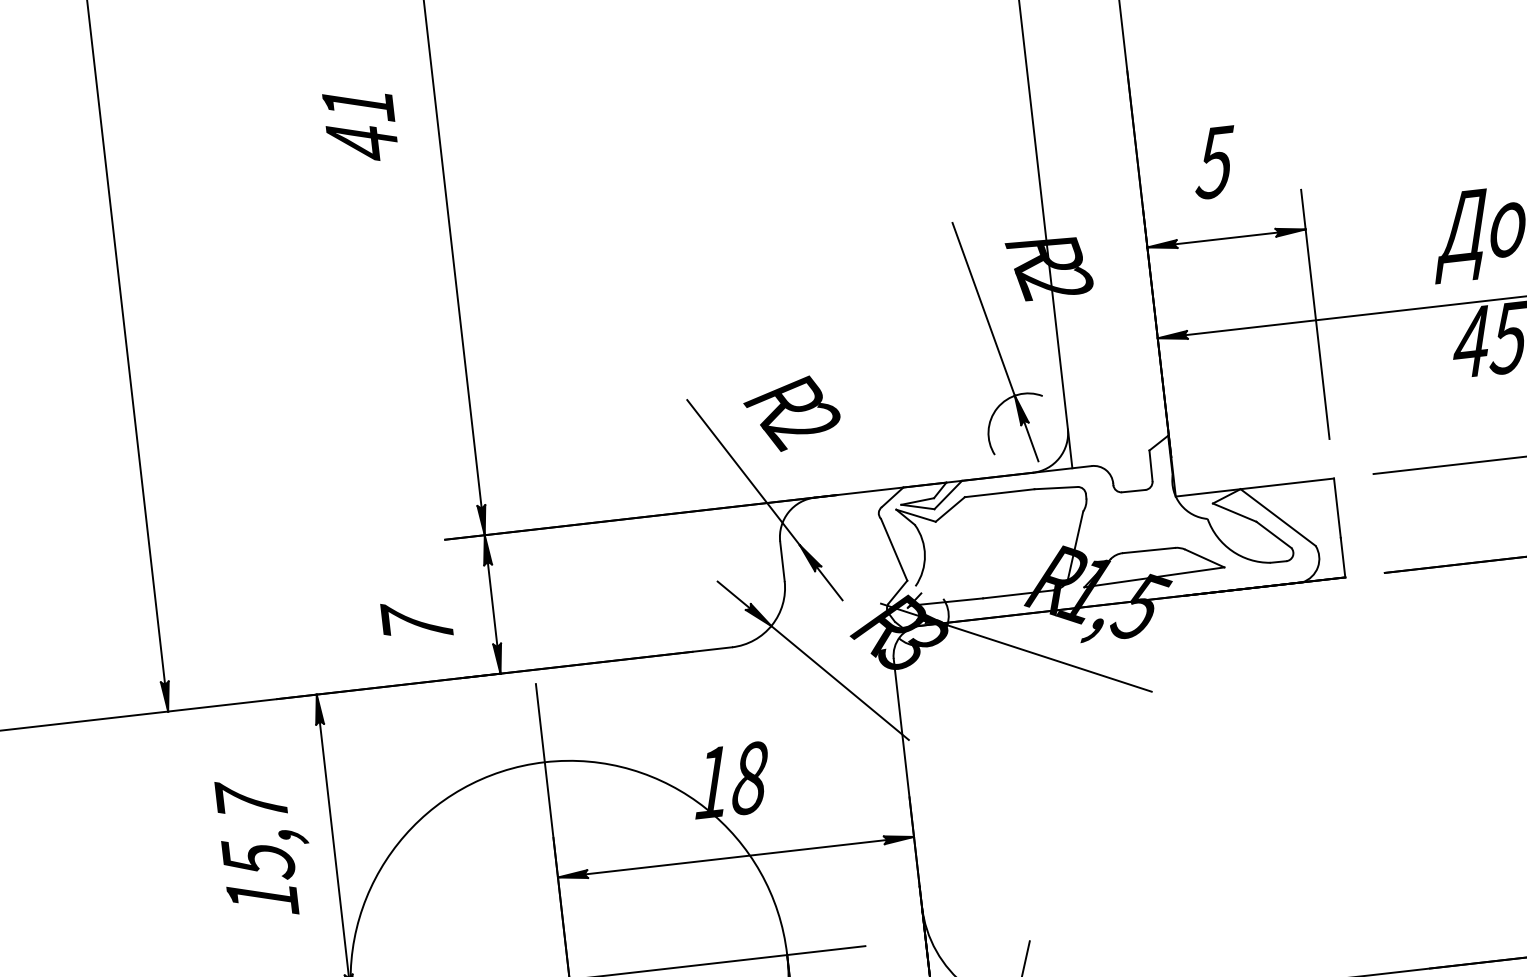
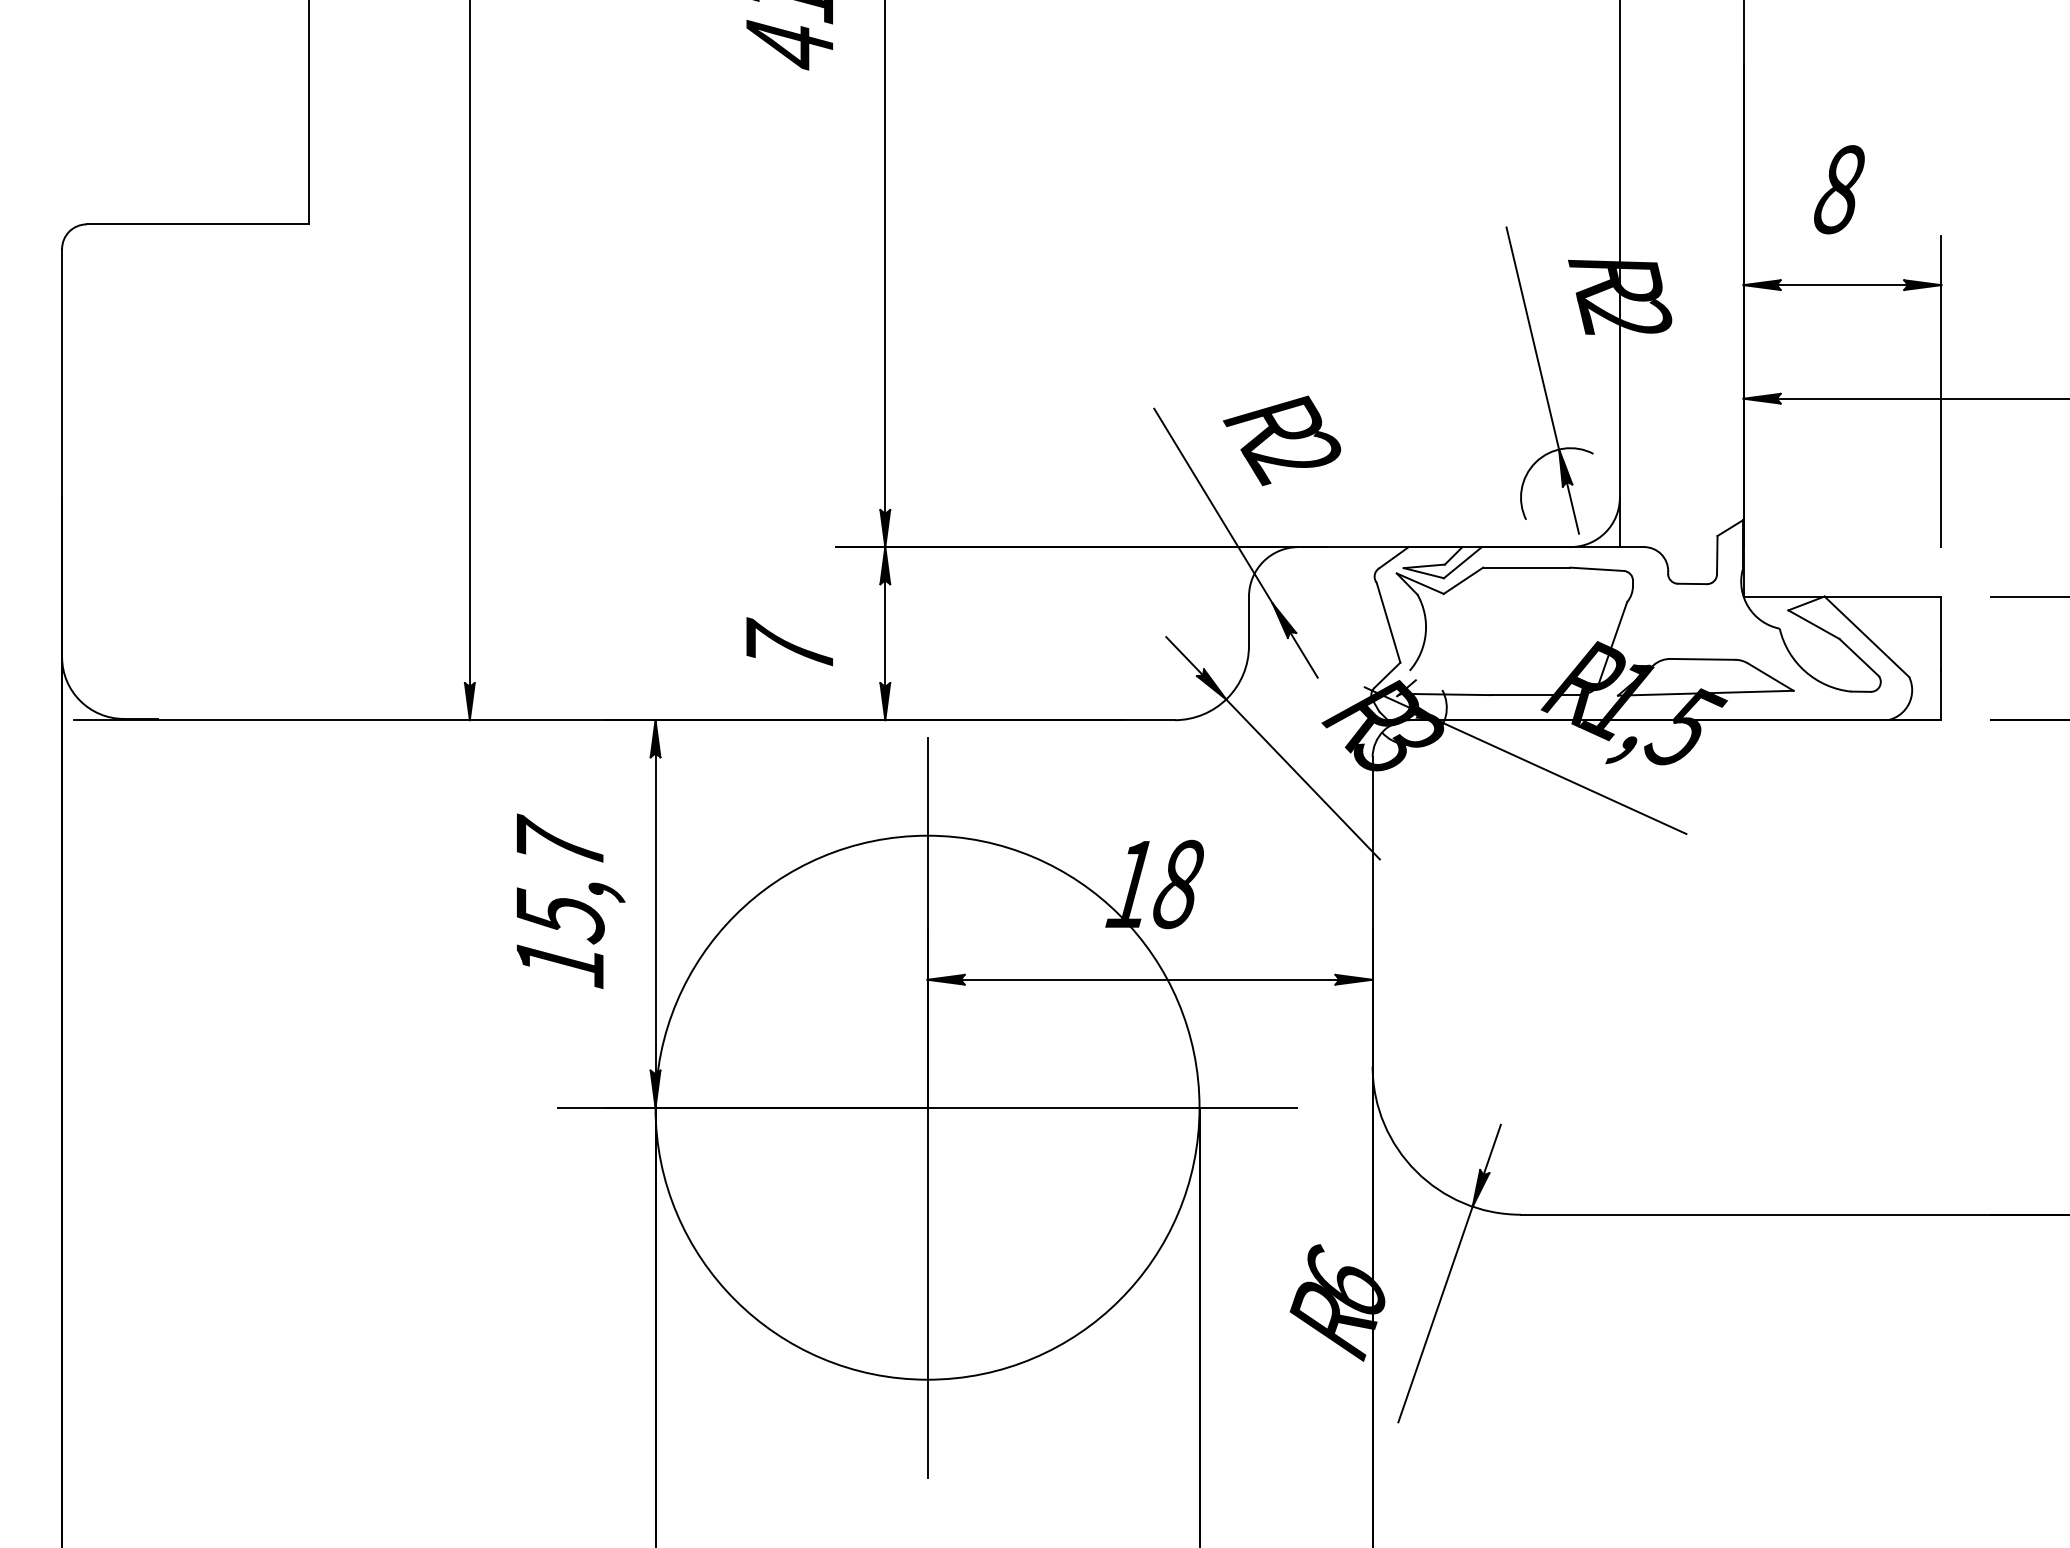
text: (1214, 162) -> (1838, 189), 5 -> 8

